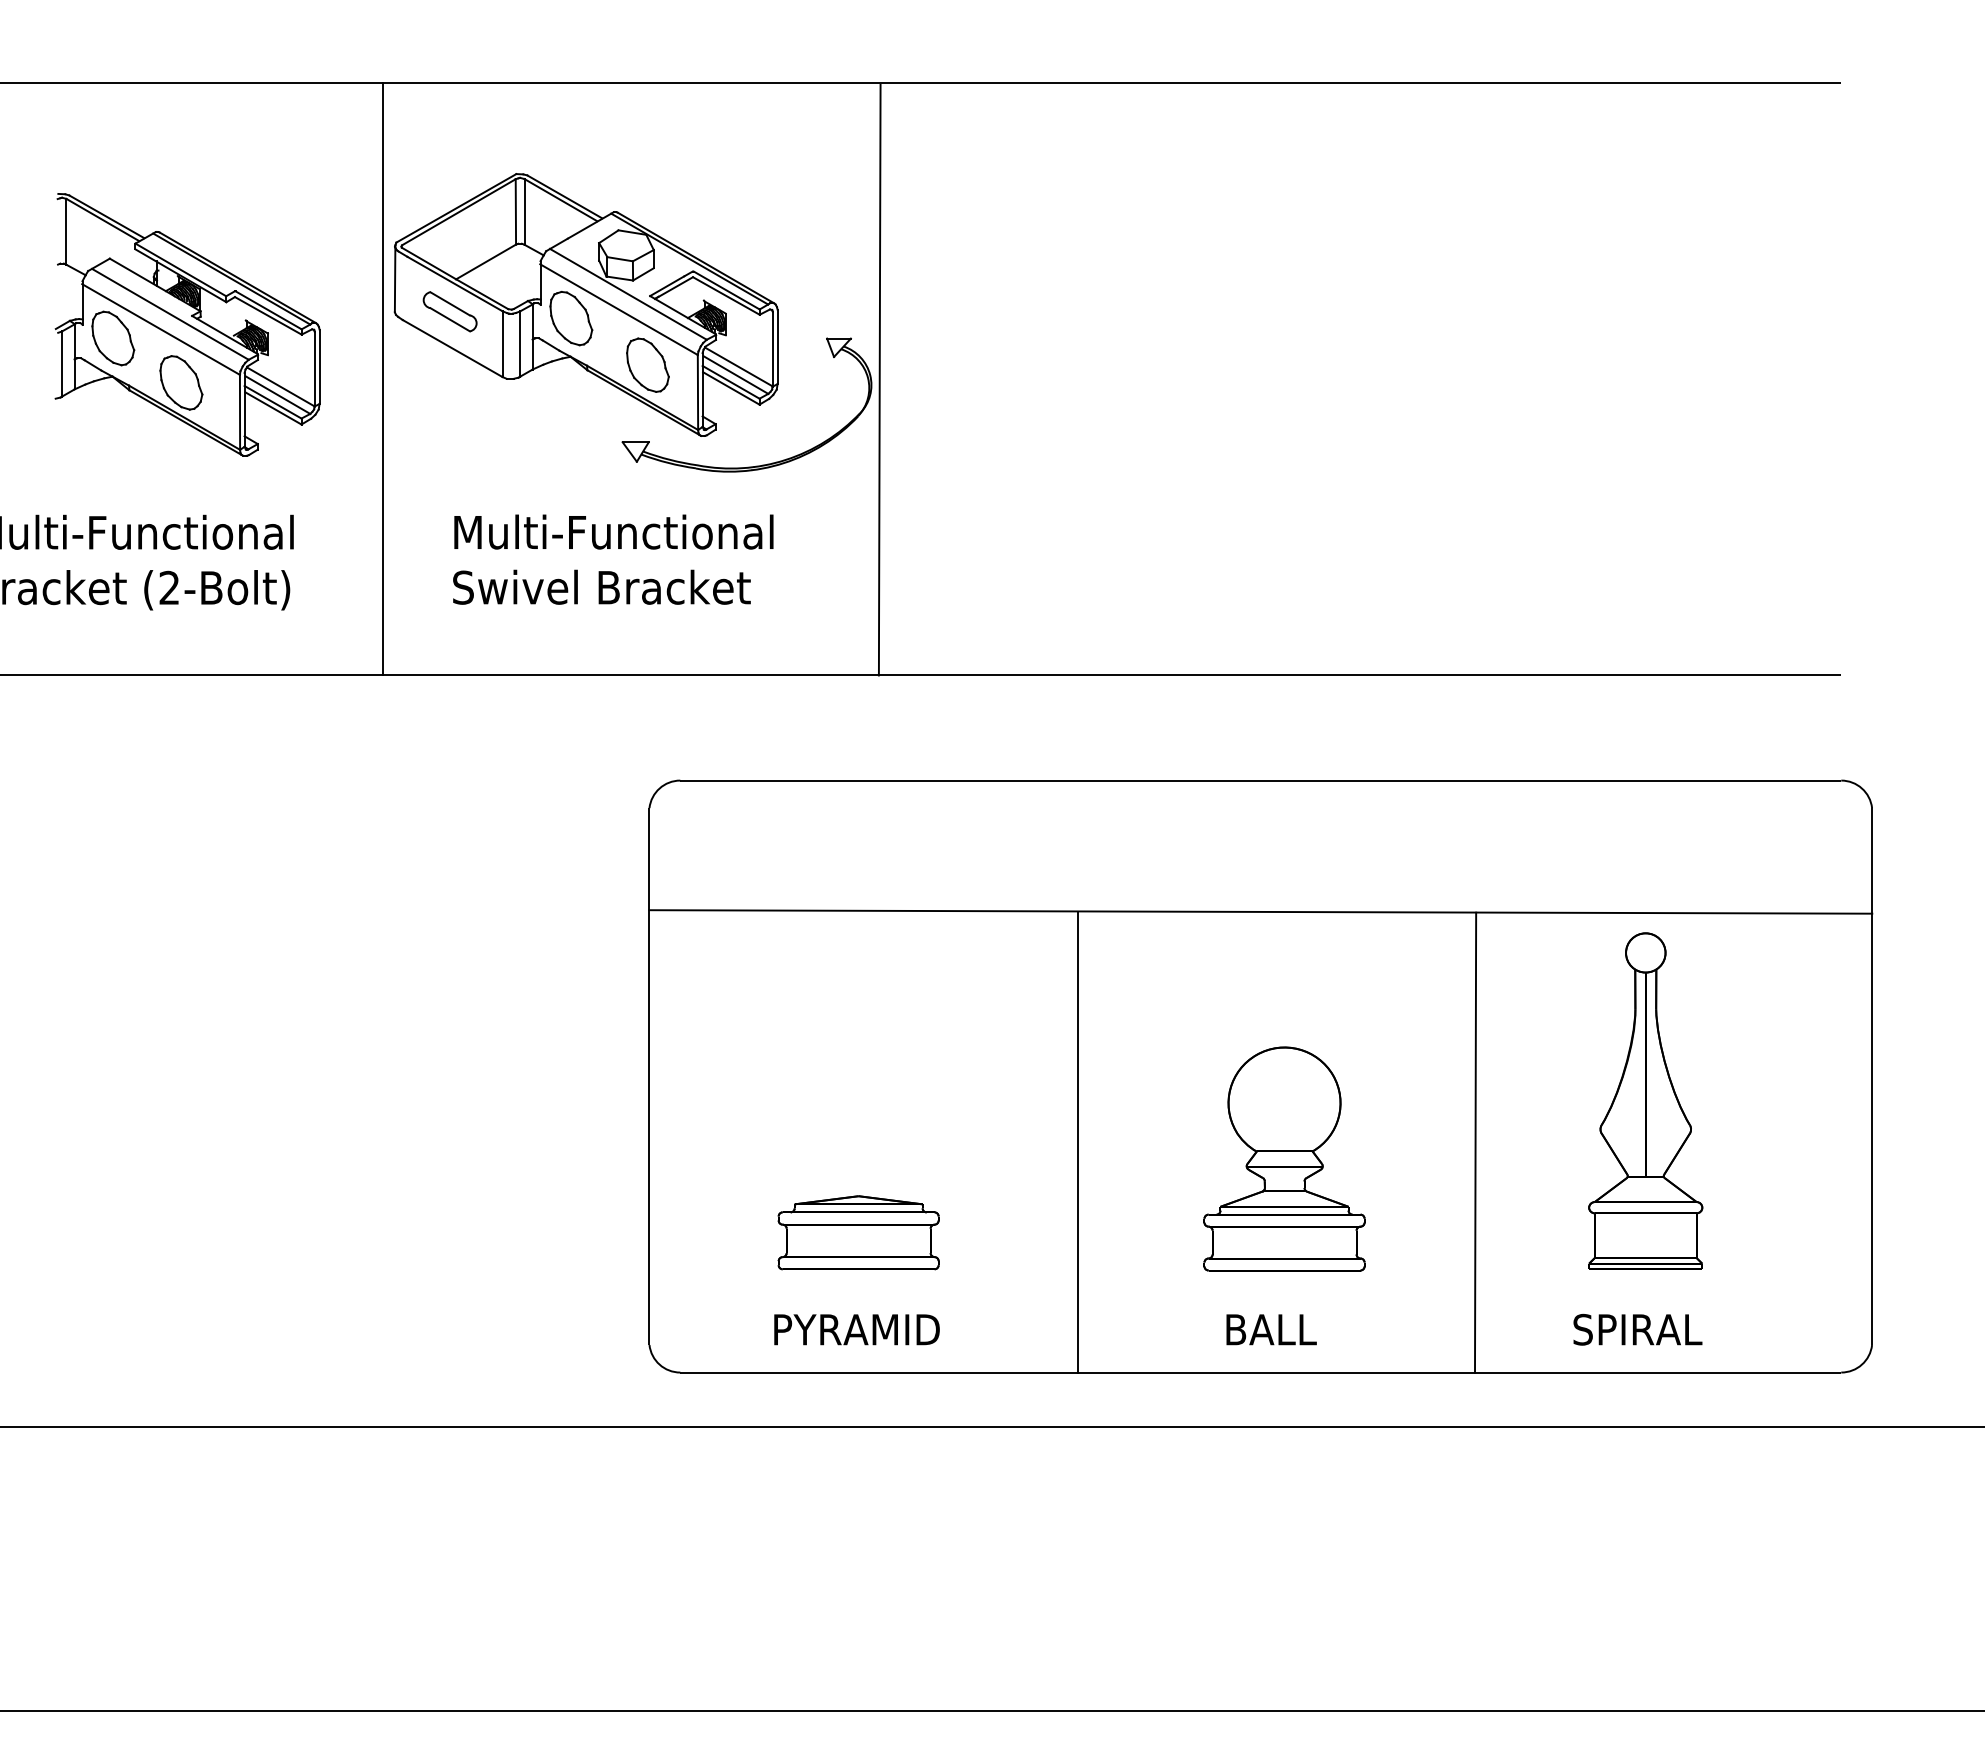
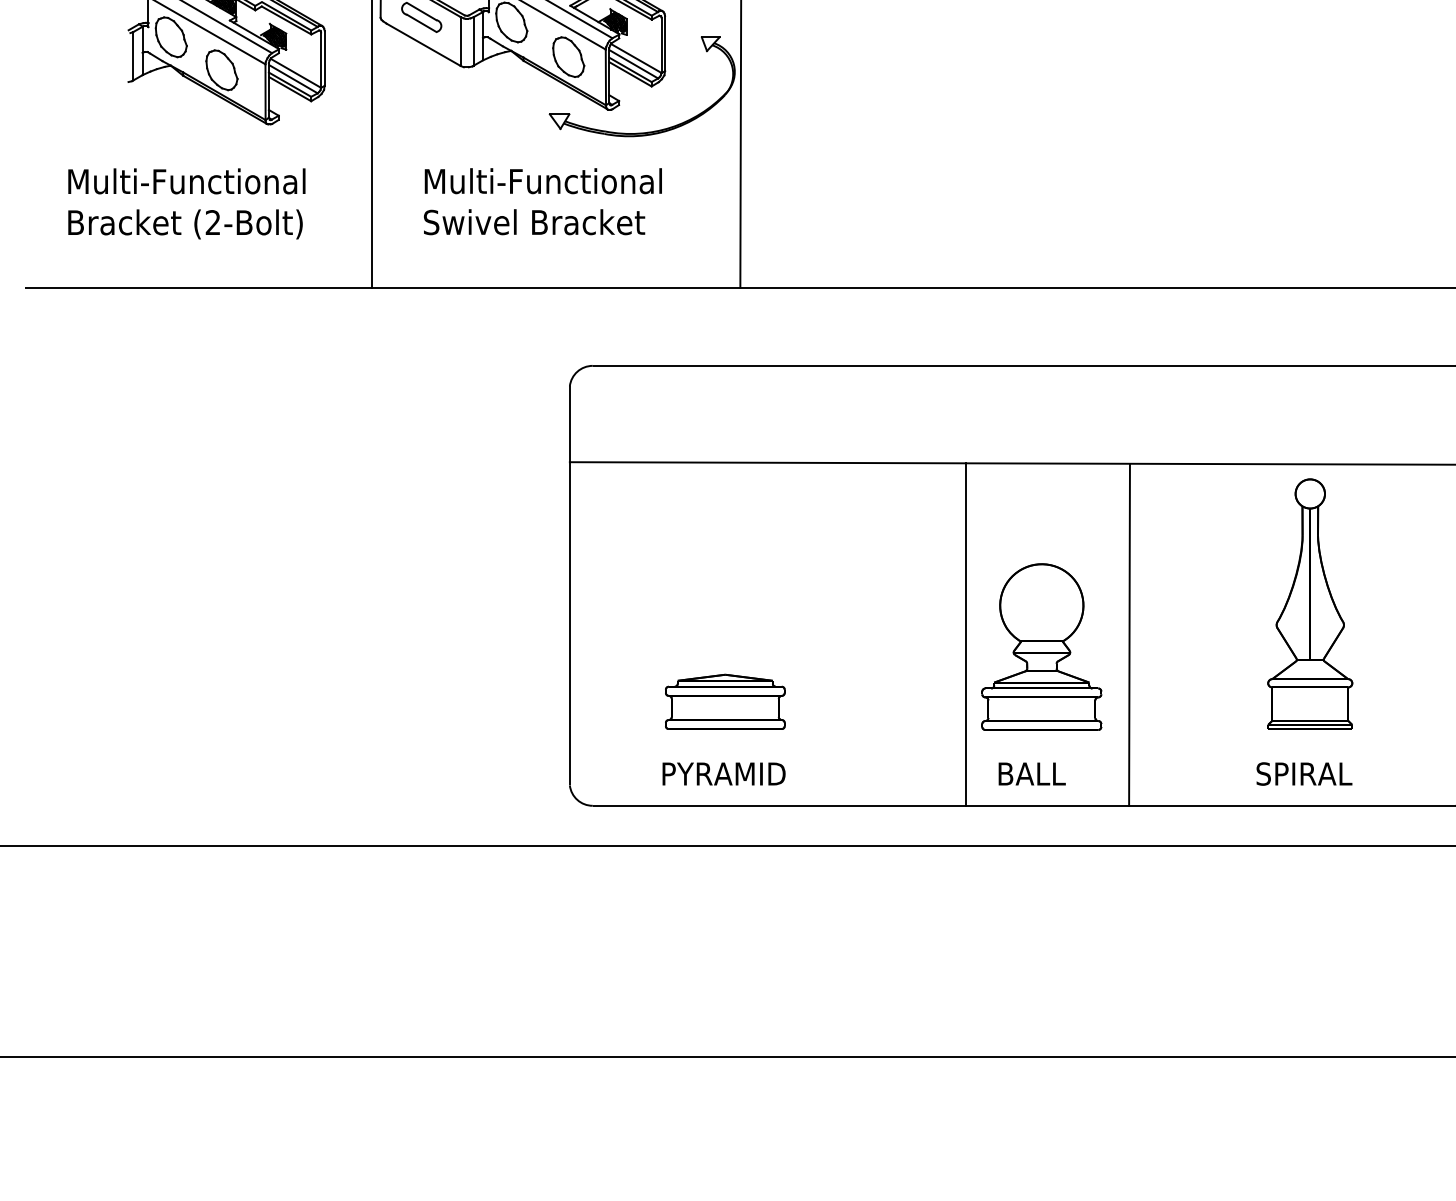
line: (1077, 1141) -> (965, 634), moved
line: (1475, 1142) -> (1129, 634), moved

